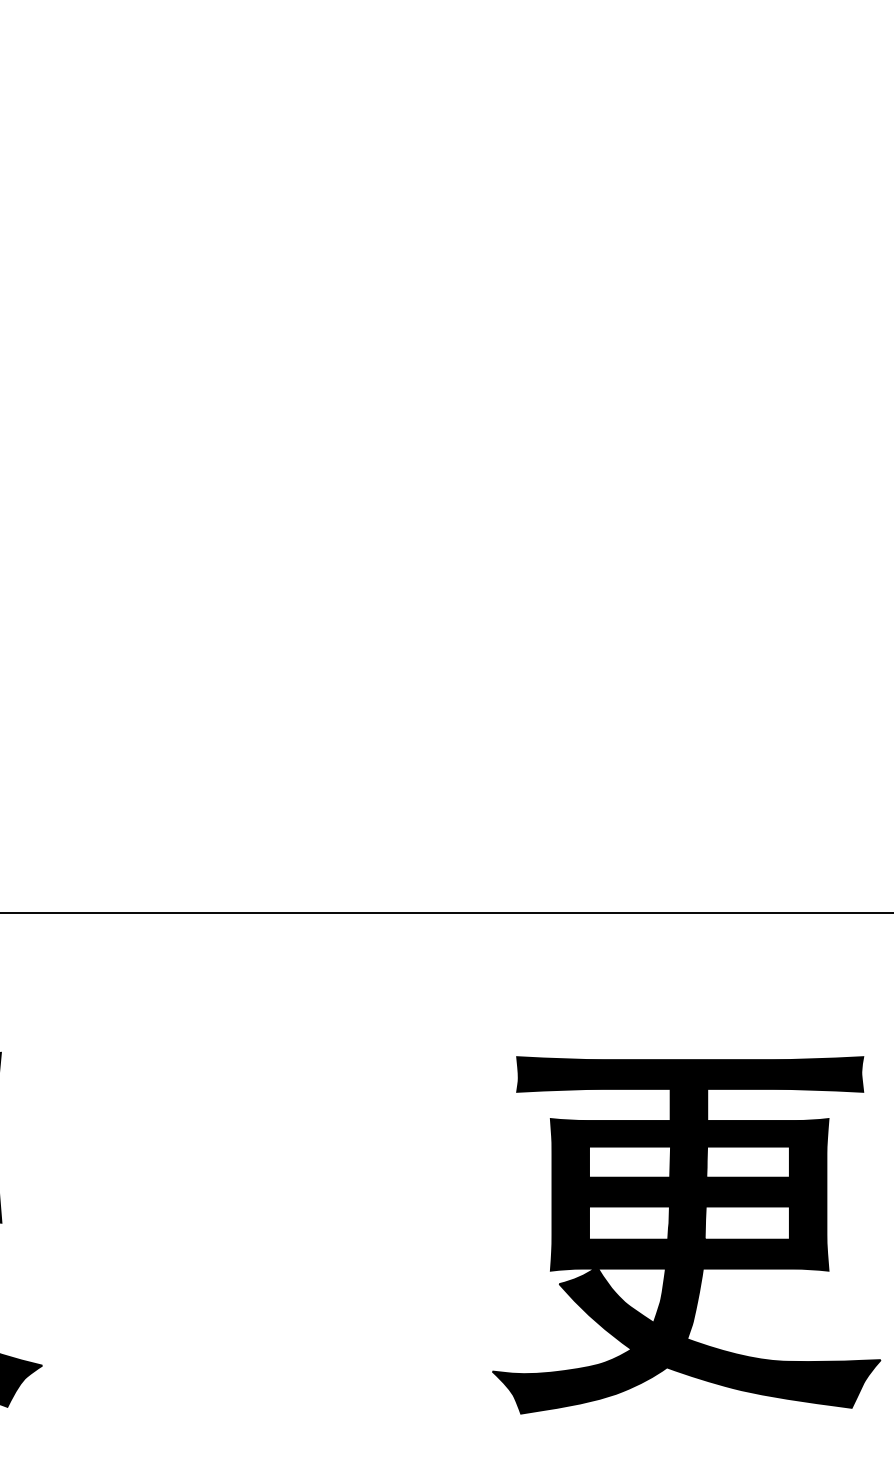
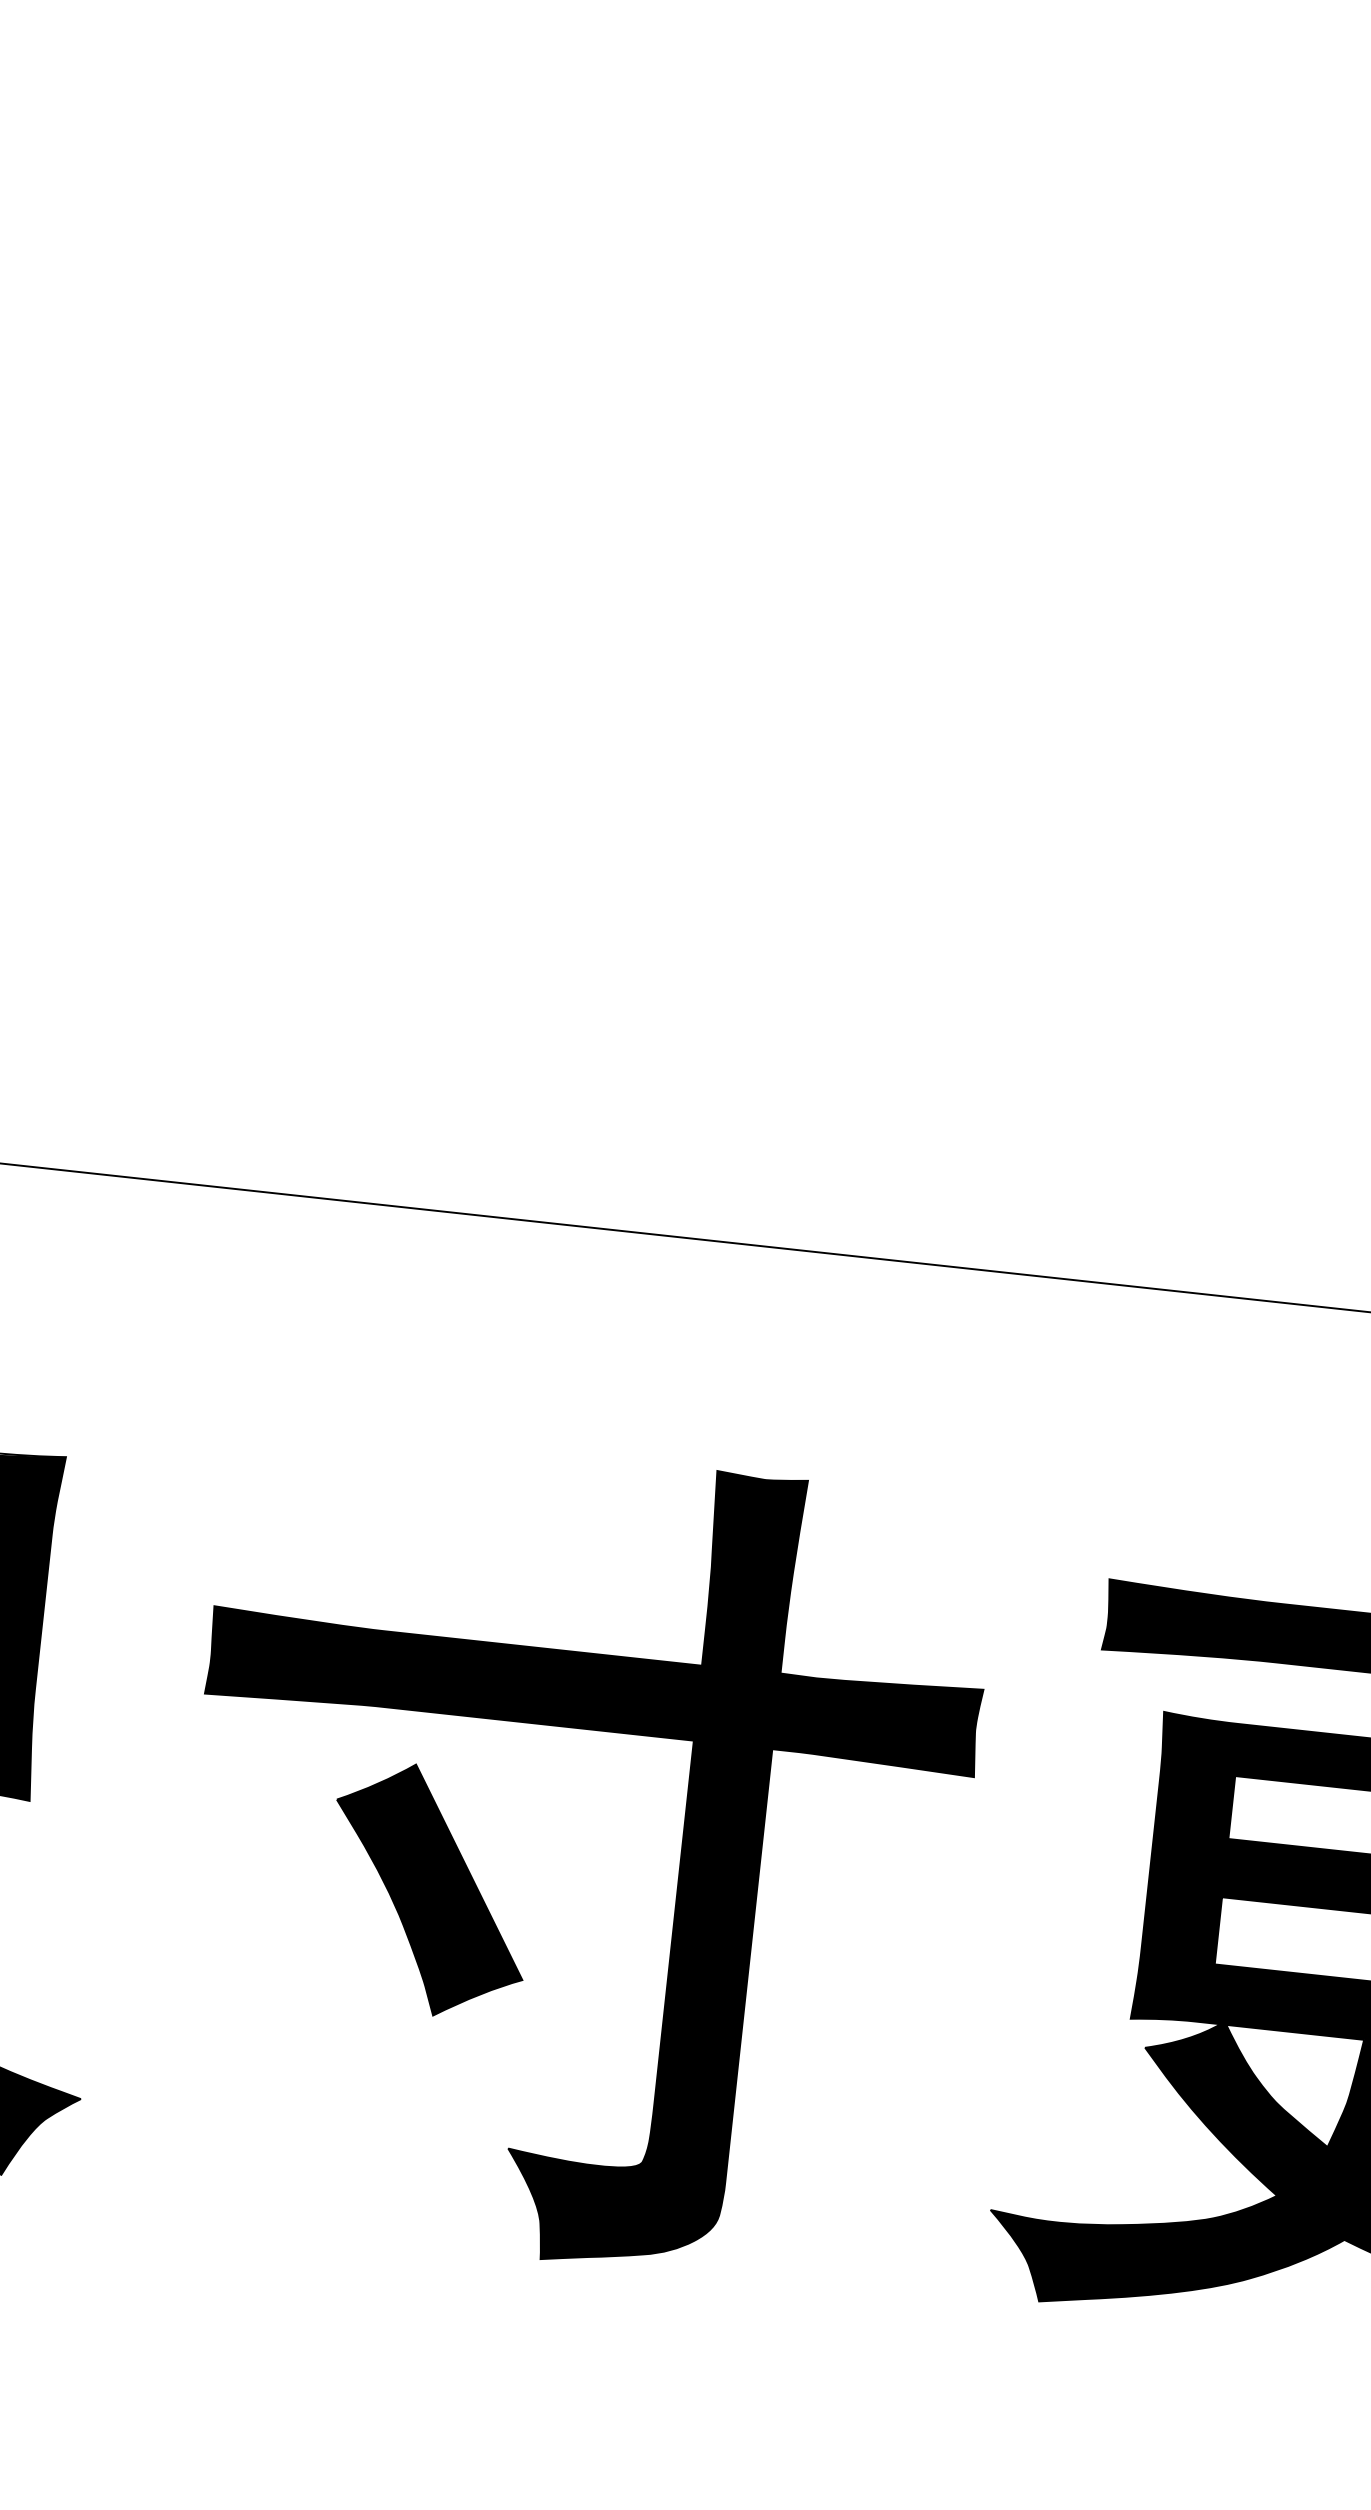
part: (230, 1248) -> (487, 1903), added

